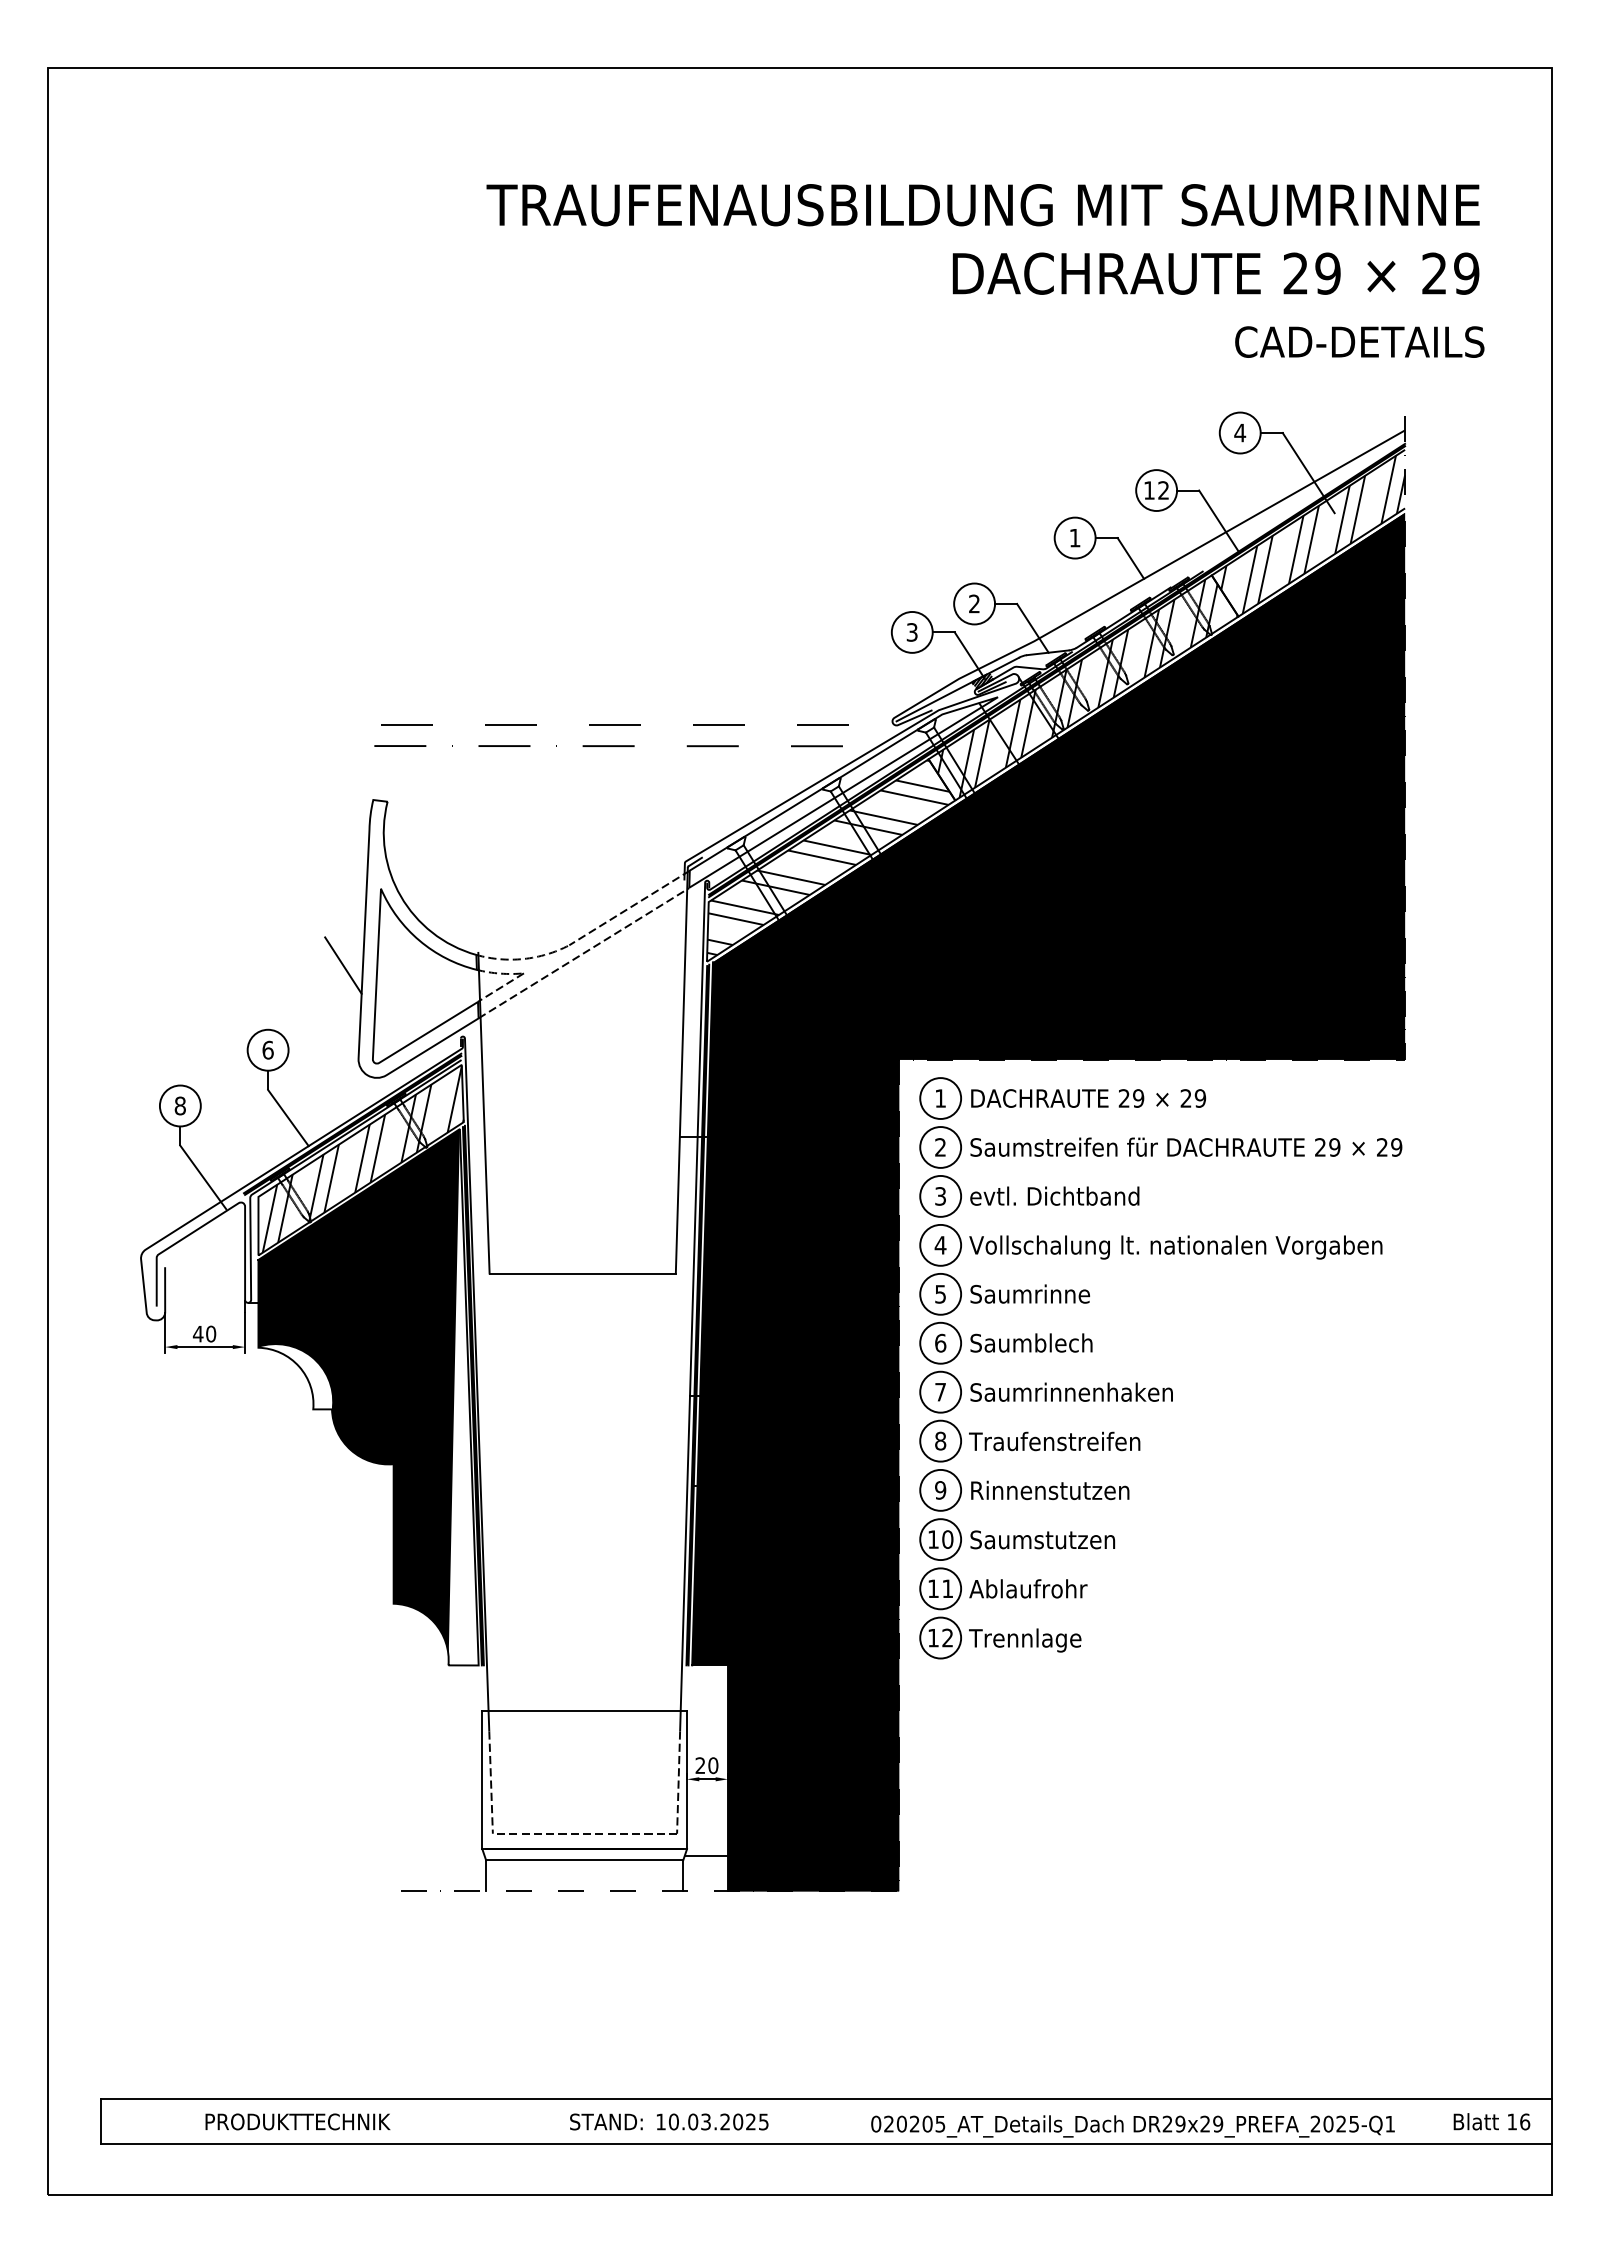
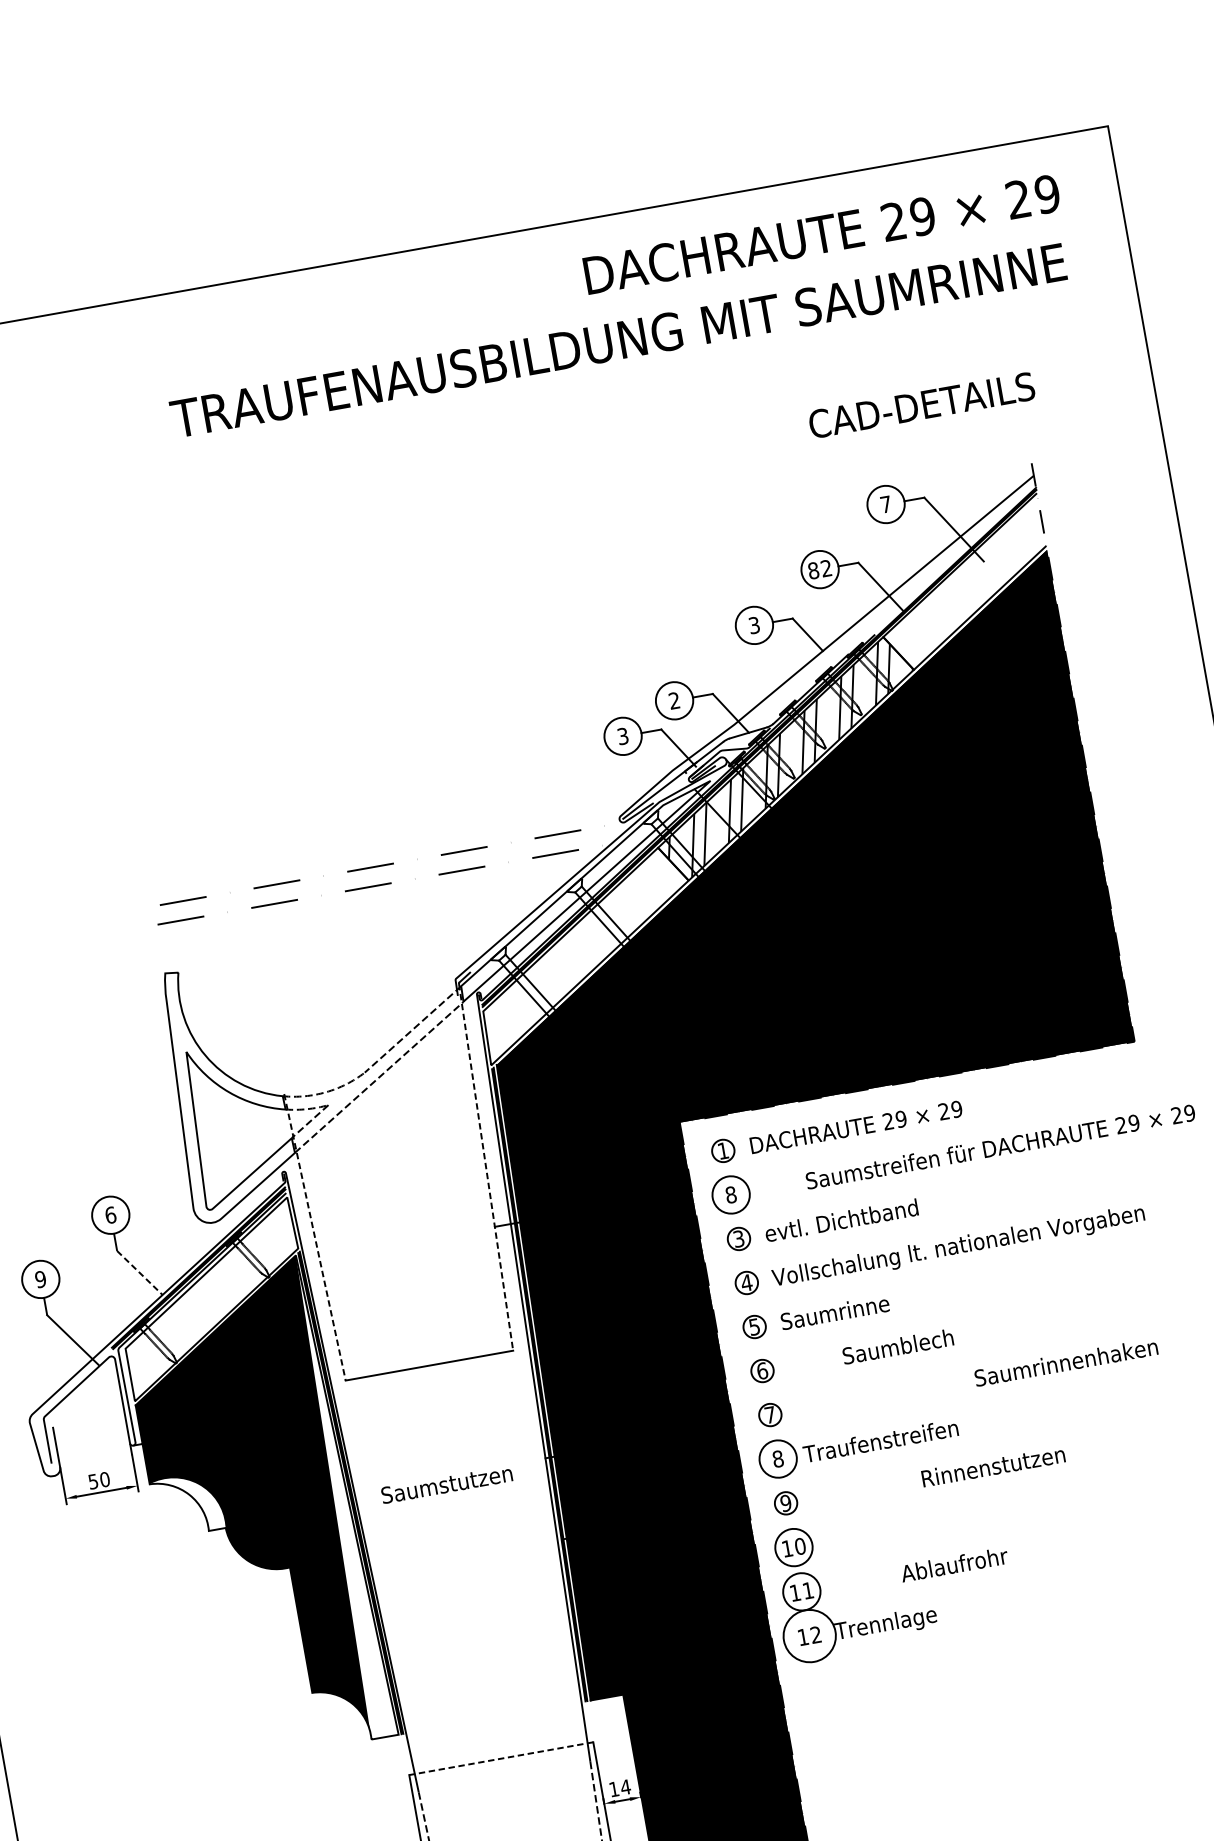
text: (1215, 273) -> (821, 234), moved
text: (1359, 341) -> (921, 404), moved
text: (1240, 432) -> (886, 504), 4 -> 7
text: (1148, 490) -> (812, 570), 12 -> 82
hatch: (1313, 534) -> (968, 584), removed
text: (1074, 537) -> (753, 625), 1 -> 3
hatch: (983, 680) -> (694, 768), removed
hatch: (828, 857) -> (583, 952), removed
line: (343, 965) -> (164, 1126), removed
line: (681, 1070) -> (485, 1167), solid -> dashed
circle: (940, 1098) -> (723, 1150), size x0.6
text: (179, 1105) -> (39, 1279), 8 -> 9
line: (483, 1113) -> (314, 1237), solid -> dashed
line: (288, 1118) -> (140, 1273), solid -> dashed
text: (1186, 1146) -> (1000, 1146), moved
text: (940, 1147) -> (730, 1195), 2 -> 8
hatch: (362, 1159) -> (213, 1298), removed
circle: (940, 1195) -> (738, 1238), size x0.6
circle: (940, 1244) -> (746, 1282), size x0.6
circle: (940, 1293) -> (754, 1326), size x0.6
text: (197, 1334) -> (92, 1482), 40 -> 50
circle: (940, 1342) -> (762, 1370), size x0.6
text: (1031, 1342) -> (898, 1346), moved
circle: (940, 1391) -> (770, 1414), size x0.6
text: (1071, 1391) -> (1065, 1361), moved
circle: (940, 1489) -> (785, 1502), size x0.6
text: (1050, 1490) -> (993, 1466), moved
text: (1042, 1539) -> (446, 1484), moved
text: (1028, 1588) -> (954, 1564), moved
circle: (940, 1637) -> (809, 1635), size x1.4
line: (584, 1710) -> (501, 1758), solid -> dashed
text: (706, 1765) -> (619, 1788), 20 -> 14

